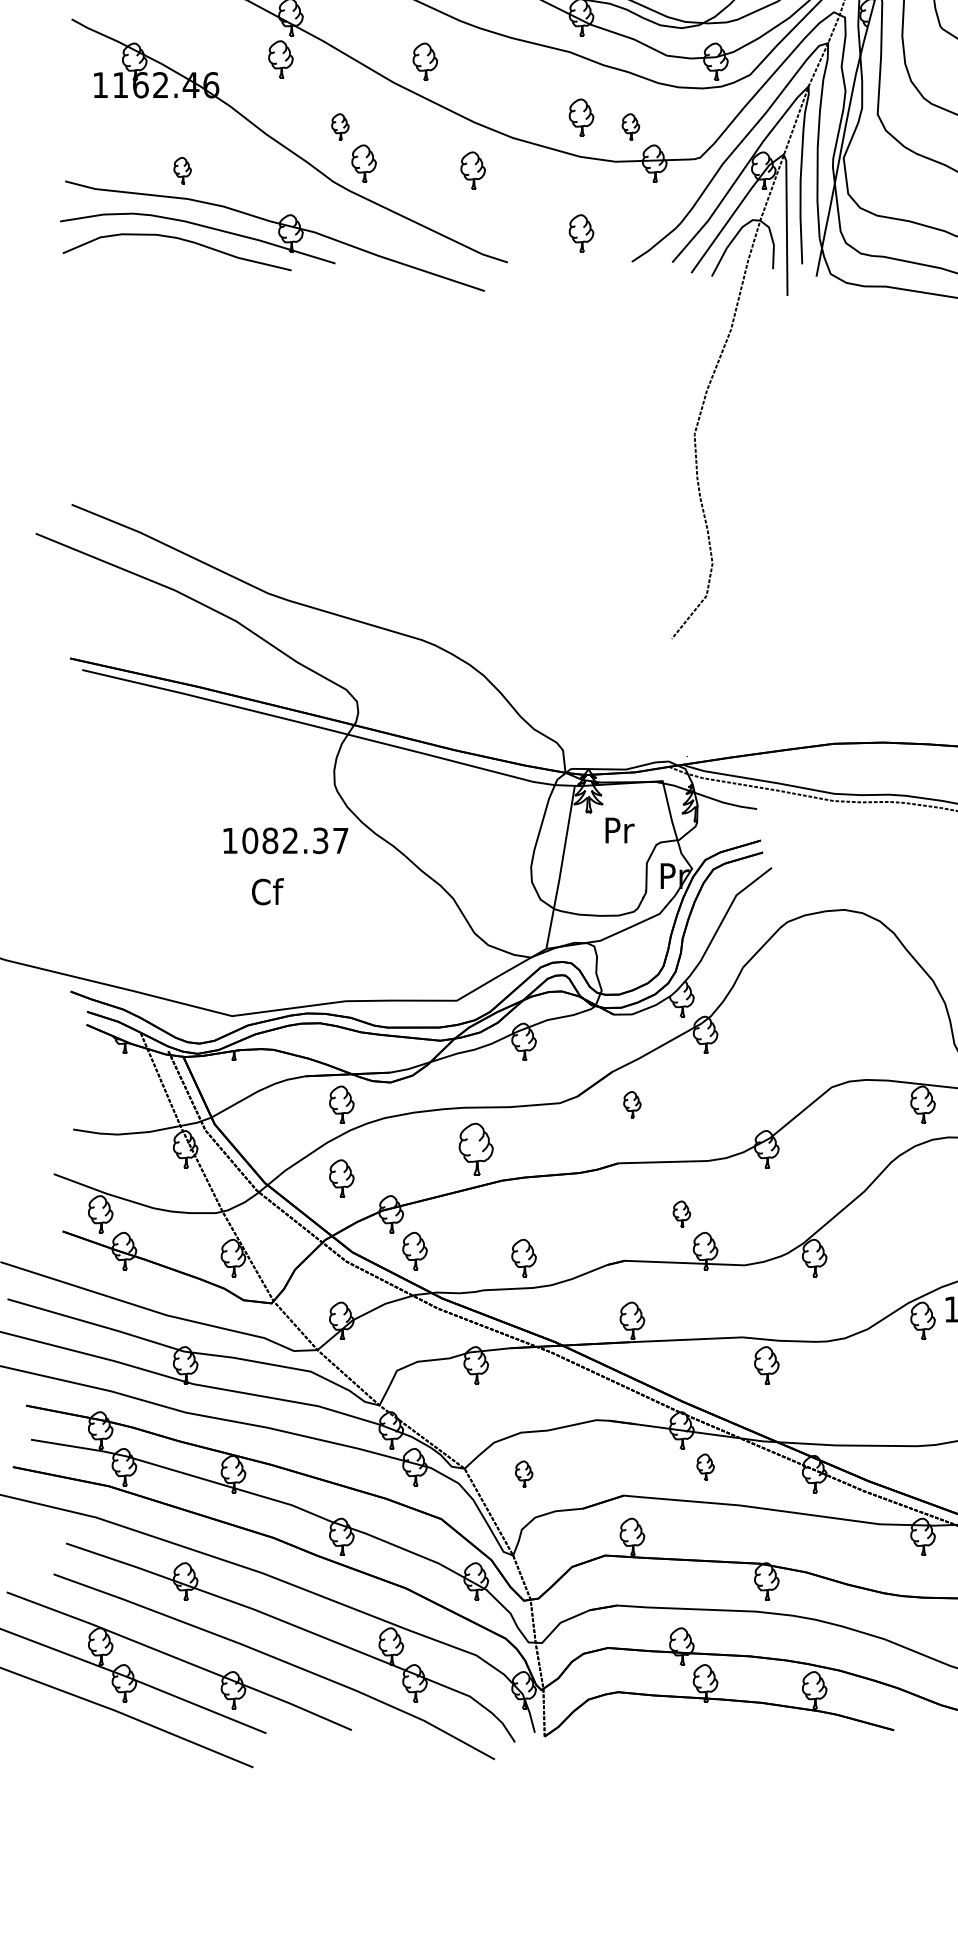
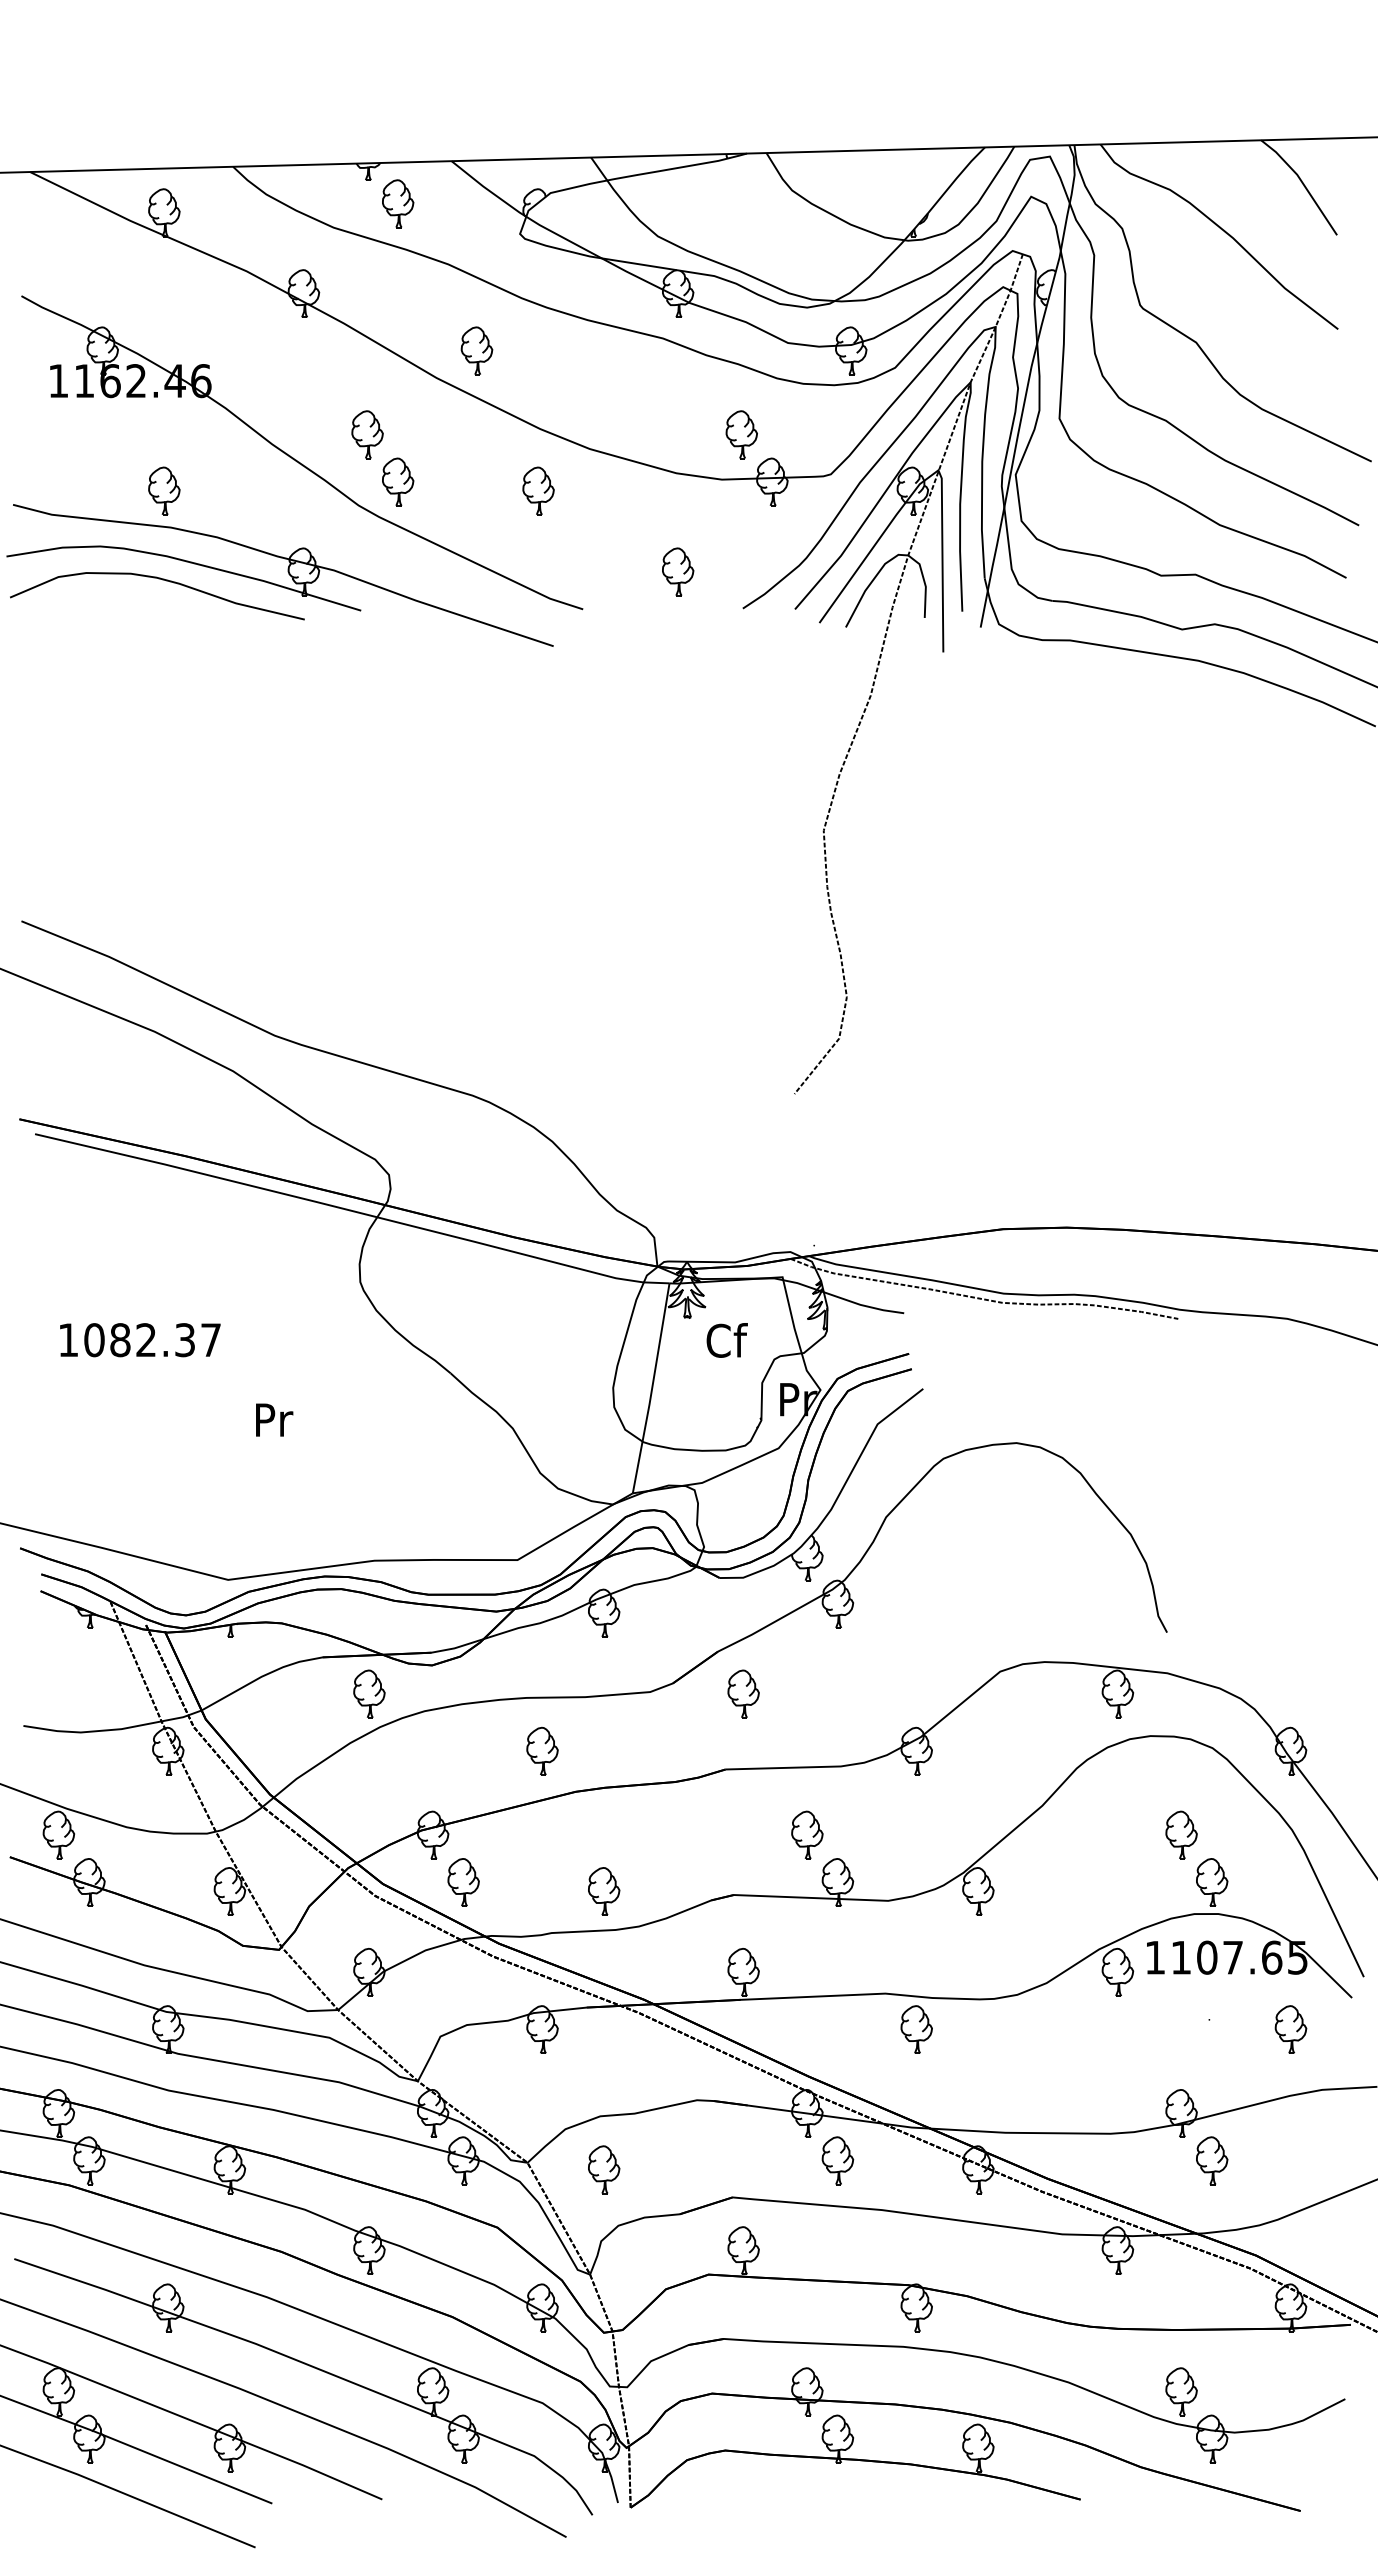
part: (280, 59) -> (290, 347), removed
part: (581, 117) -> (678, 422), removed
part: (340, 126) -> (367, 434), size x1.43
part: (630, 126) -> (741, 434), size x1.43
part: (182, 170) -> (164, 490), size x1.43
text: (619, 830) -> (726, 1340), Pr -> Cf
text: (286, 841) -> (140, 1340), moved
text: (267, 891) -> (273, 1419), Cf -> Pr
part: (632, 1104) -> (743, 1693), size x1.43
part: (476, 1148) -> (542, 1750), size x0.71
part: (341, 1178) -> (369, 1788), removed
part: (682, 1213) -> (807, 1834), size x1.43
part: (705, 1466) -> (837, 2160), size x1.43
part: (524, 1473) -> (604, 2169), size x1.43

